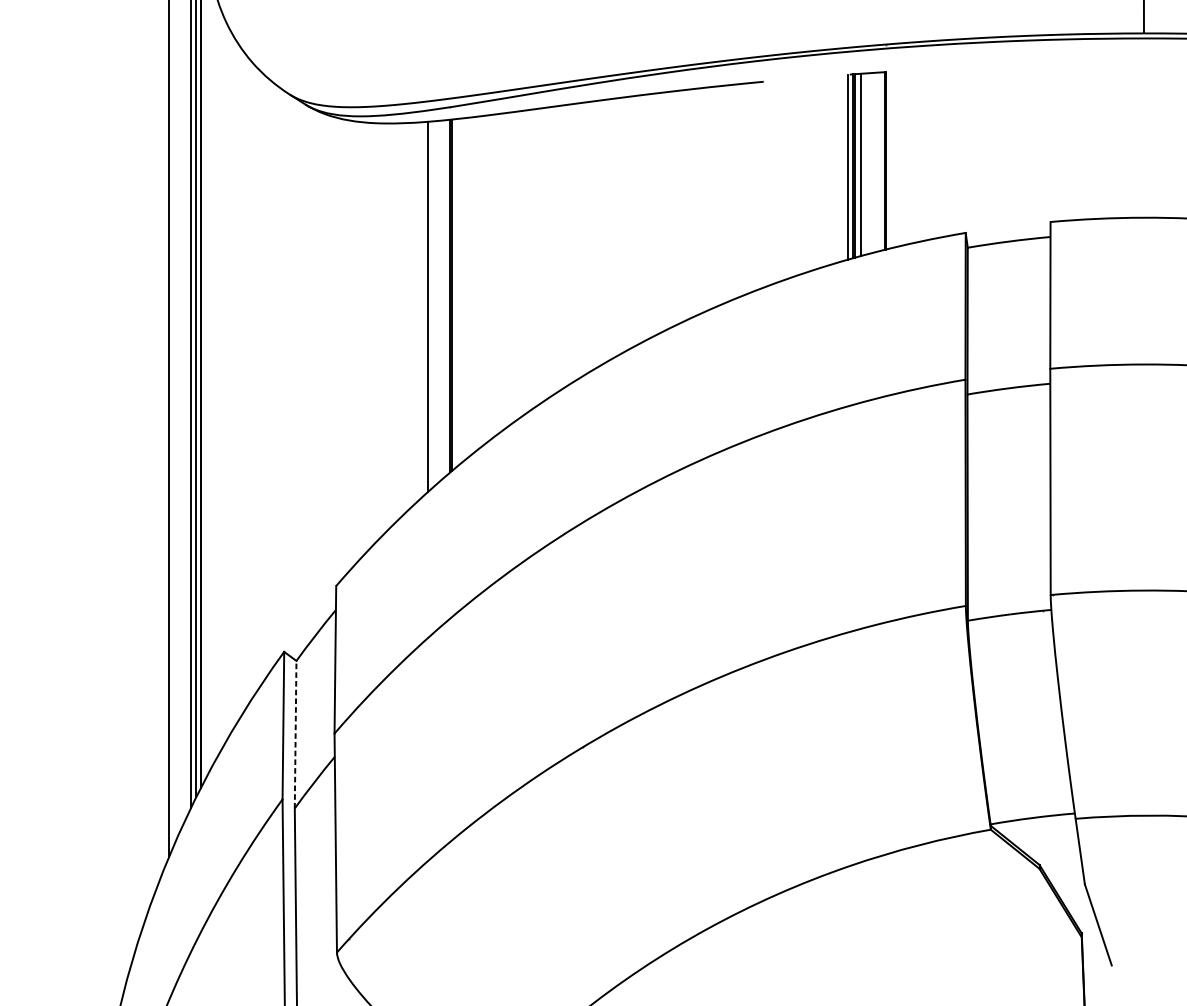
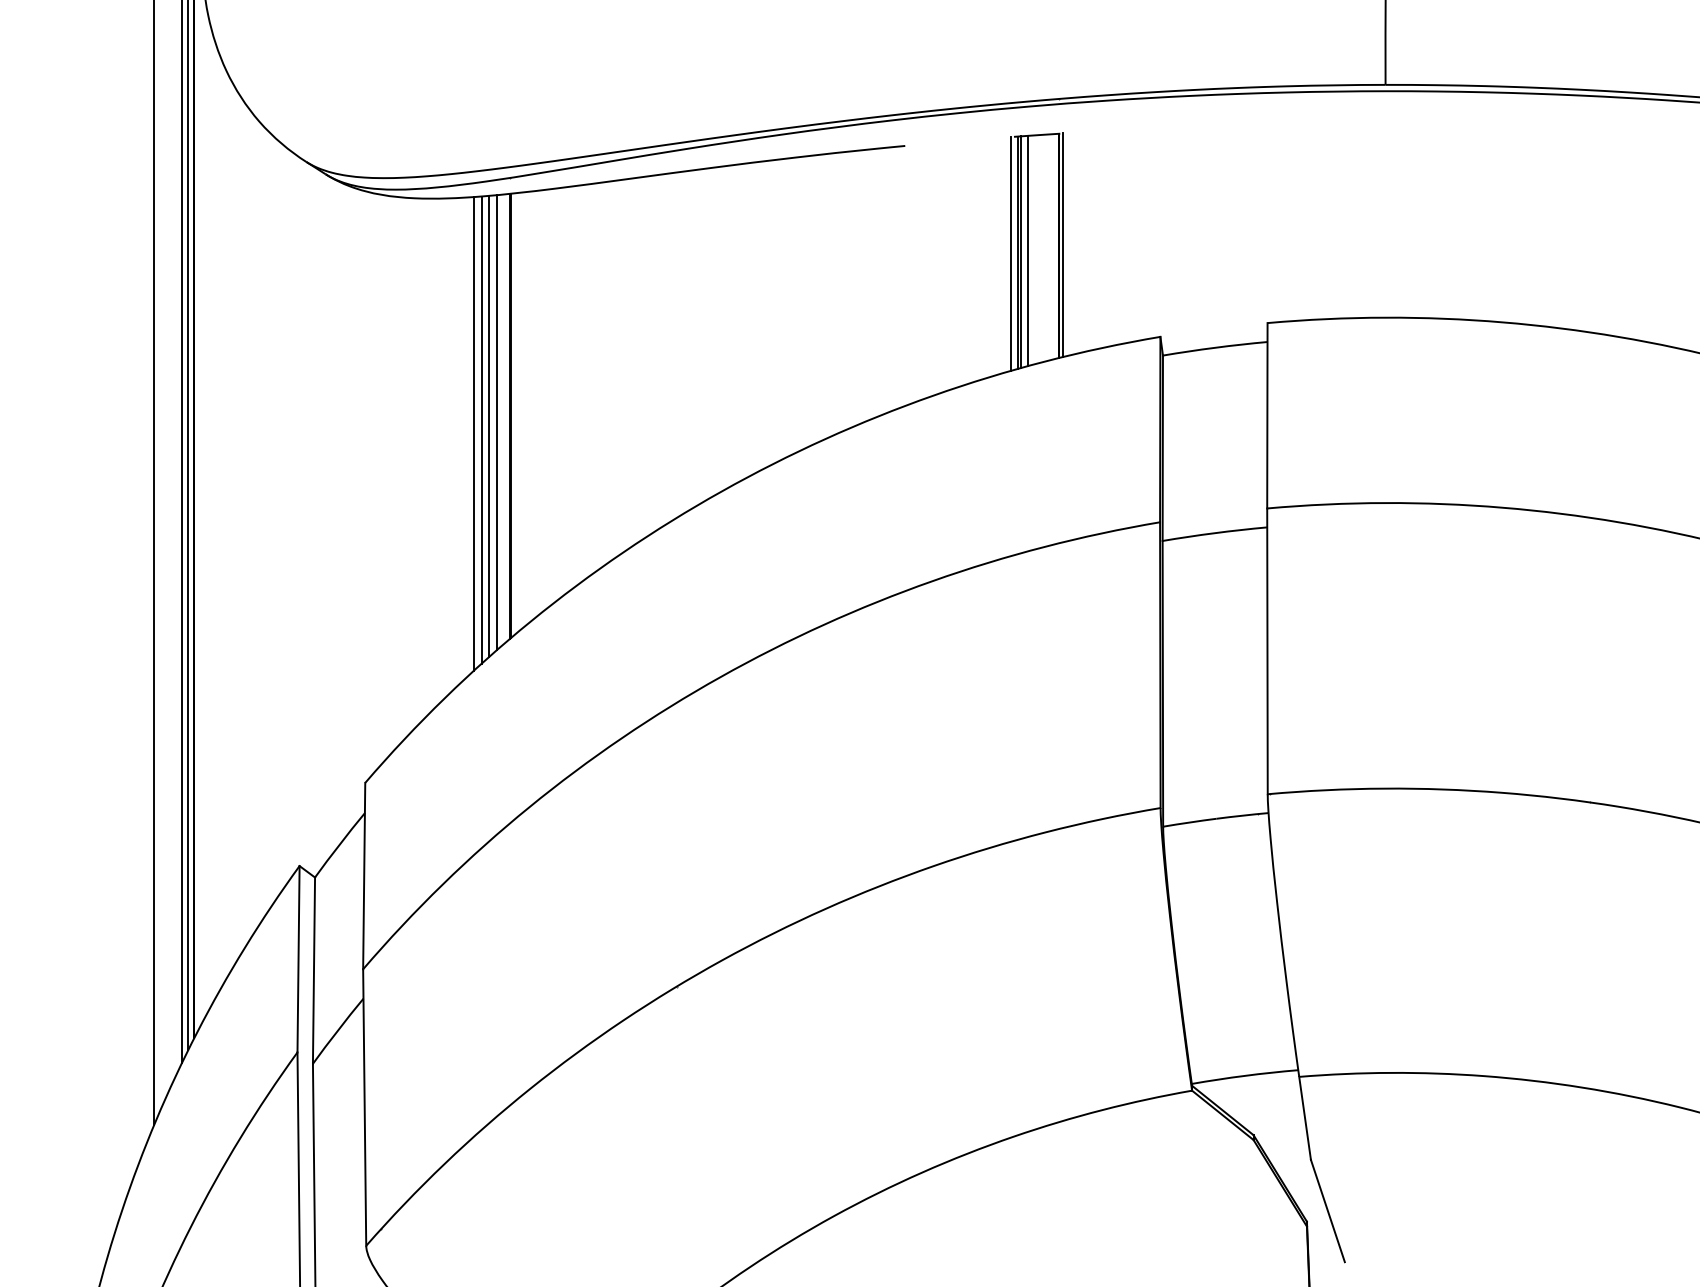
line: (889, 160) -> (1063, 245), added
line: (440, 300) -> (496, 422), added
line: (434, 303) -> (489, 425), added
line: (421, 309) -> (473, 433), added
line: (296, 734) -> (314, 970), dashed -> solid

